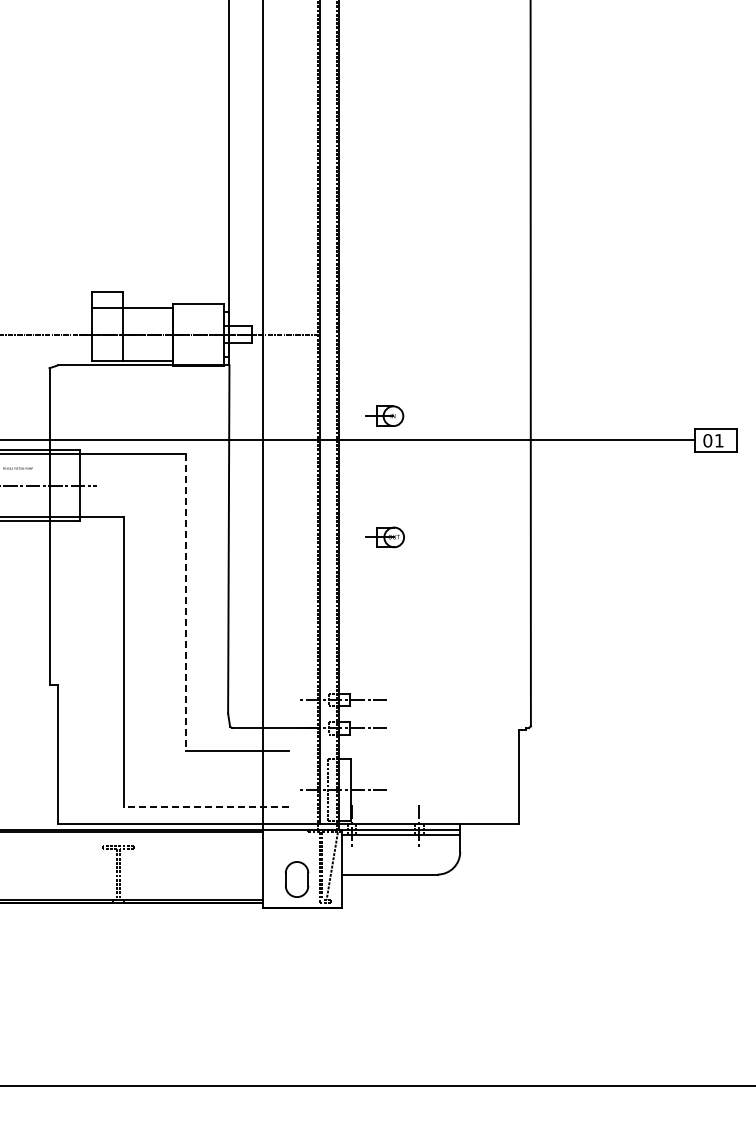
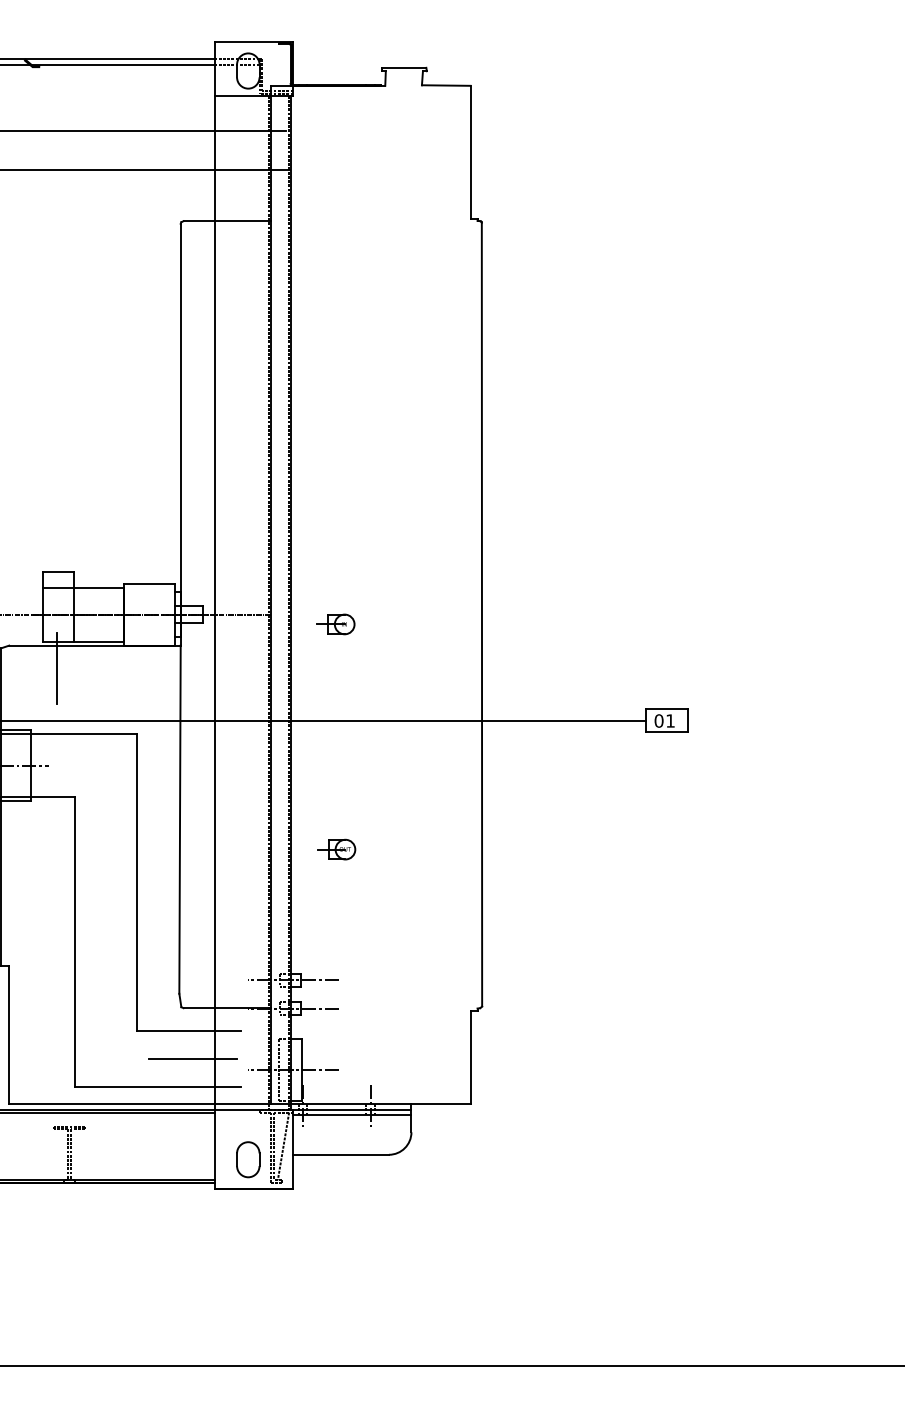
line: (106, 388) -> (57, 668), added
part: (384, 416) -> (335, 624), moved
part: (385, 537) -> (336, 849), moved
line: (186, 603) -> (137, 883), dashed -> solid
line: (242, 779) -> (193, 1059), added
line: (206, 807) -> (157, 1087), dashed -> solid

